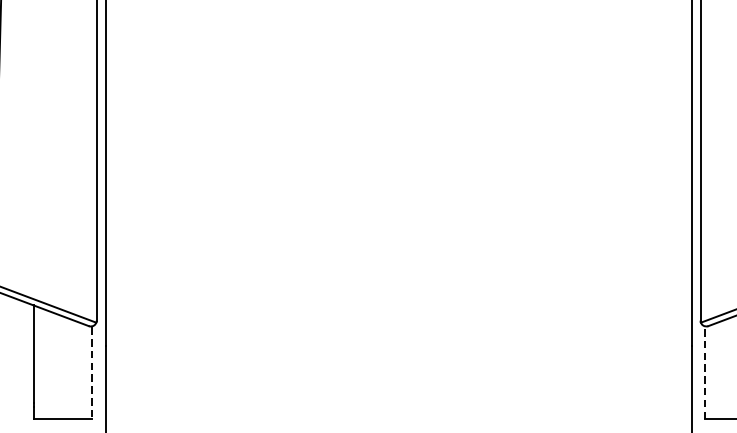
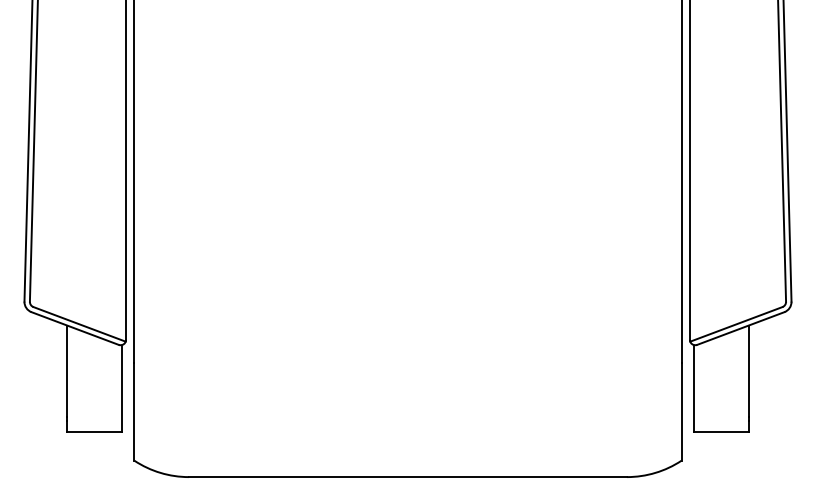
line: (91, 372) -> (121, 388), dashed -> solid
line: (705, 372) -> (694, 388), dashed -> solid

